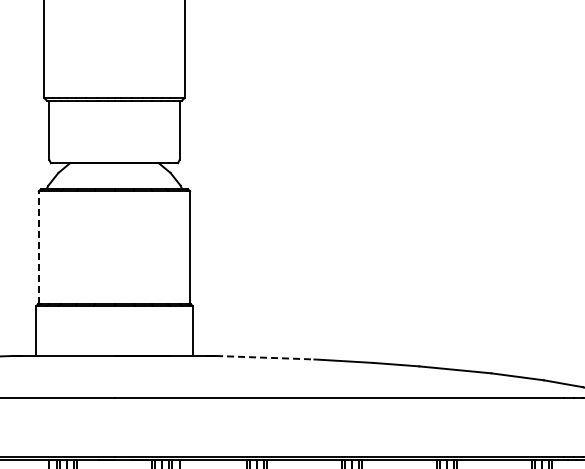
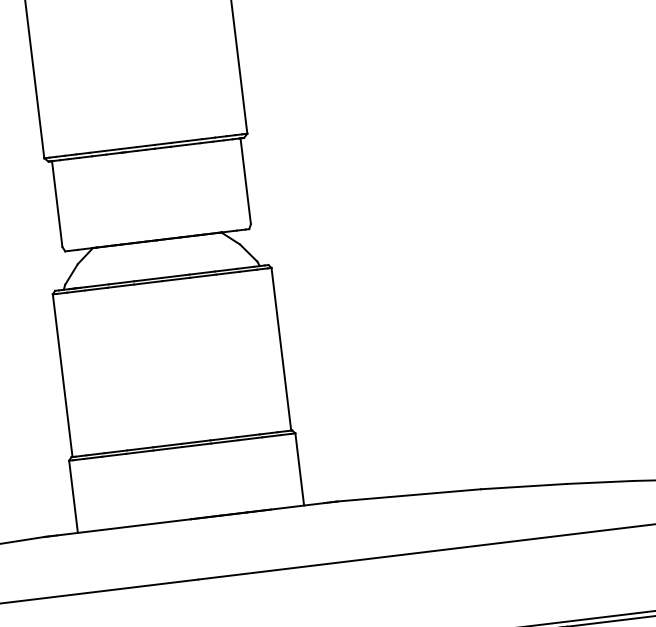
line: (38, 247) -> (62, 375), dashed -> solid
line: (265, 357) -> (409, 494), dashed -> solid

